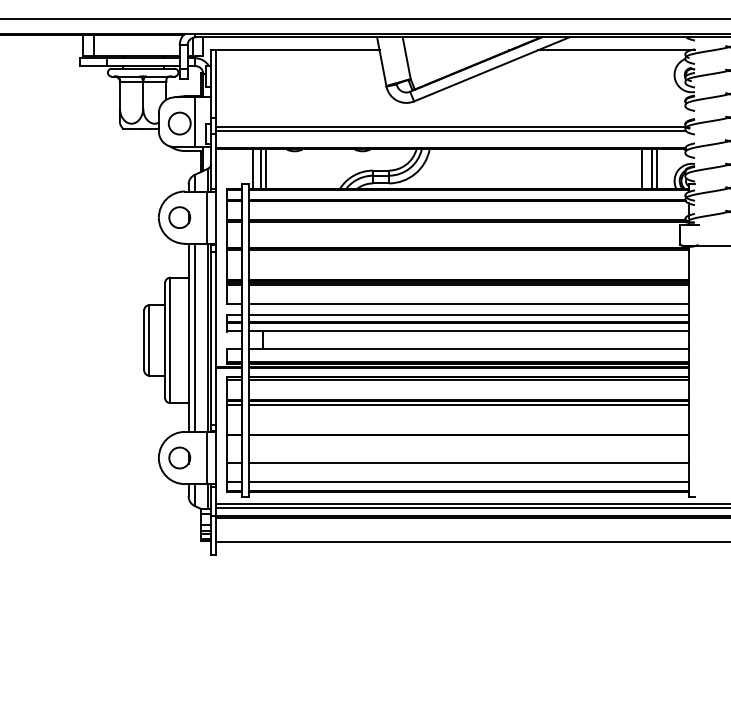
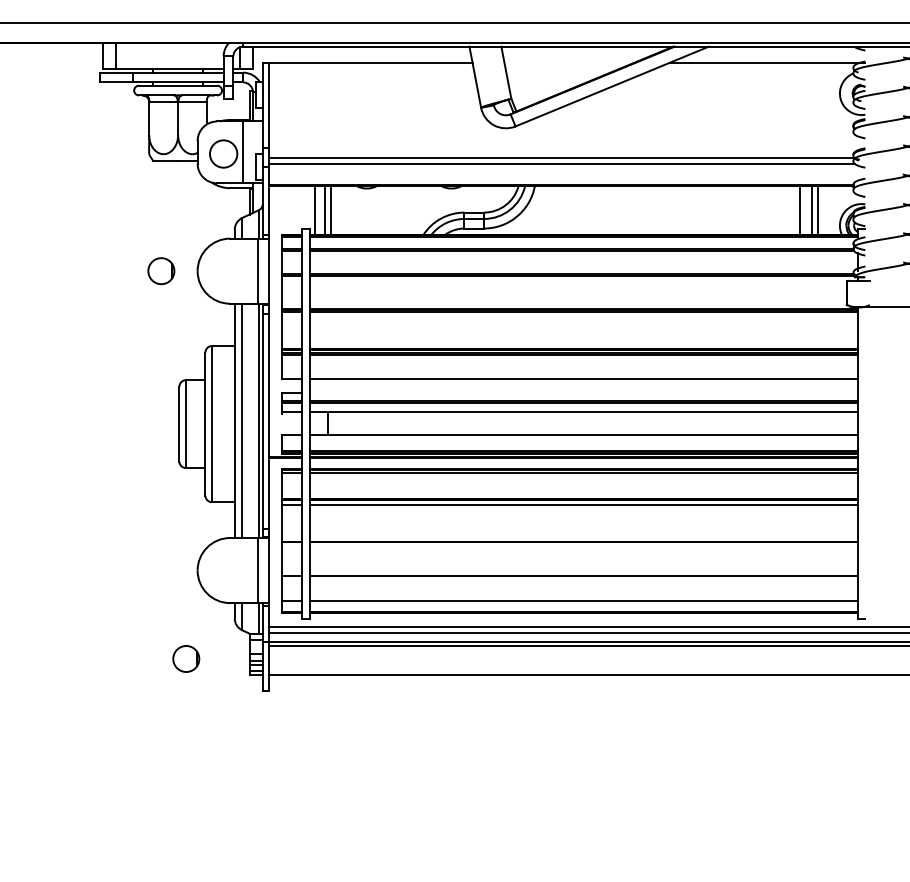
part: (179, 217) -> (161, 270), moved
line: (468, 315) -> (583, 393), removed
part: (179, 457) -> (185, 658), moved

